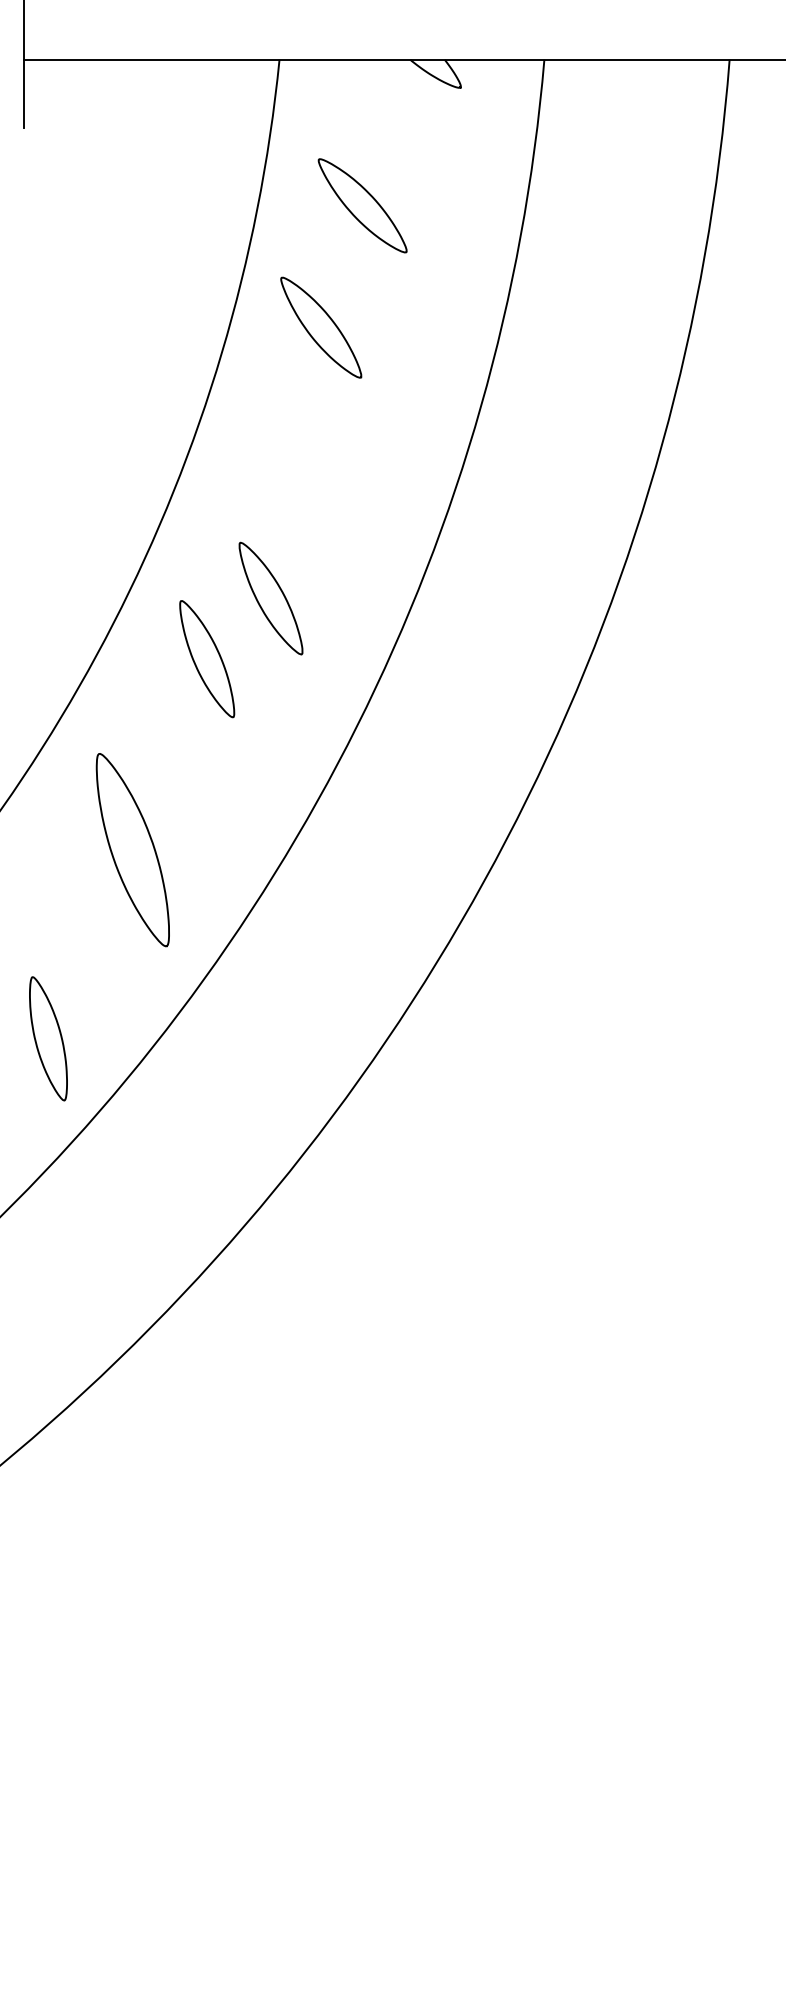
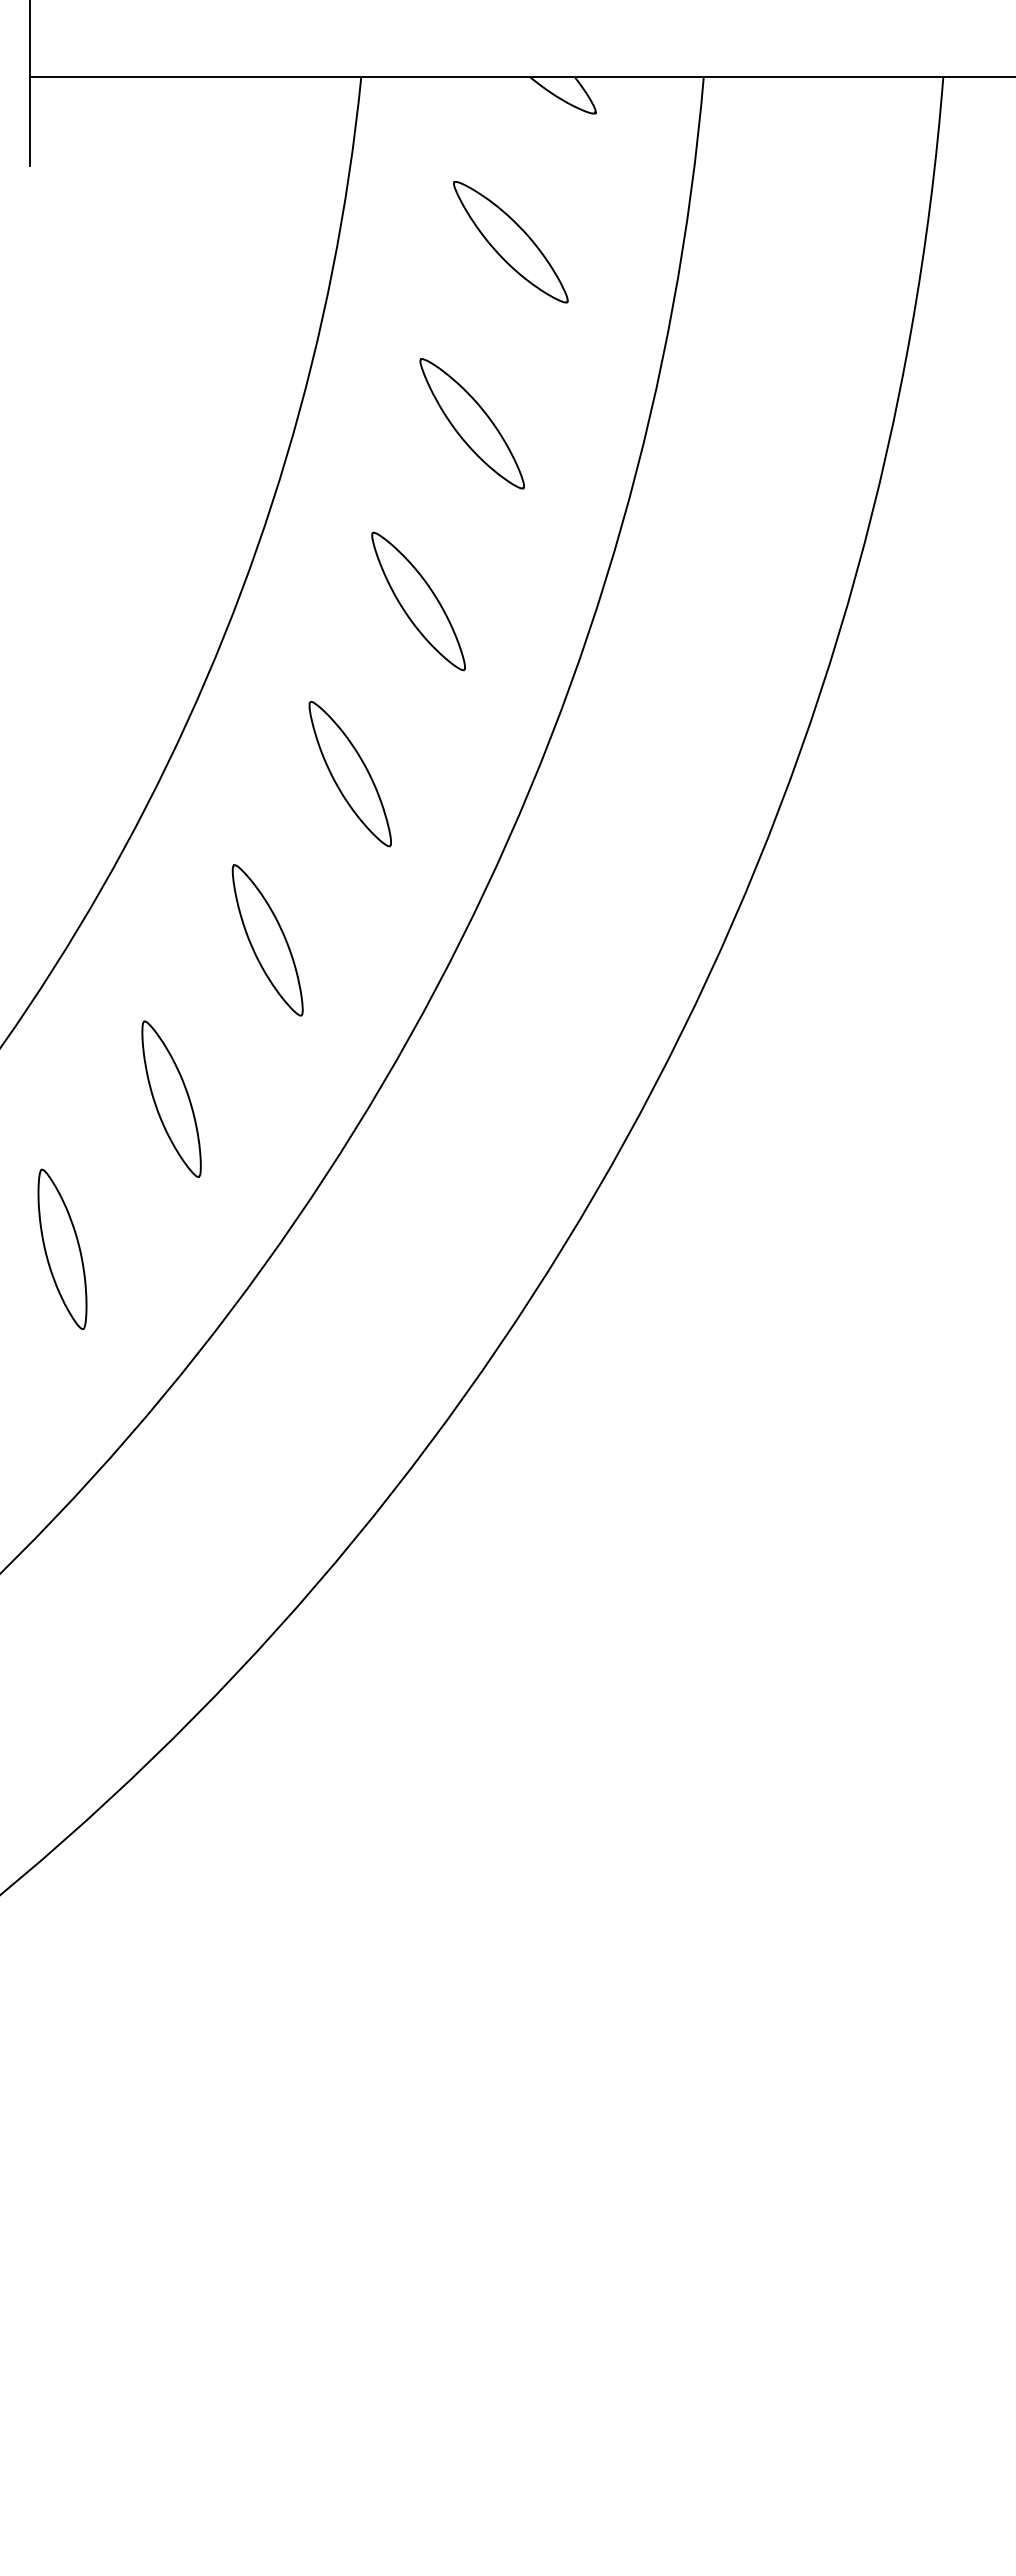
part: (362, 206) -> (510, 242), moved
part: (320, 327) -> (471, 423), moved
part: (323, 465) -> (418, 601), added
part: (207, 659) -> (267, 940), moved
part: (132, 849) -> (171, 1098), size x0.62
part: (48, 1038) -> (62, 1248), moved

